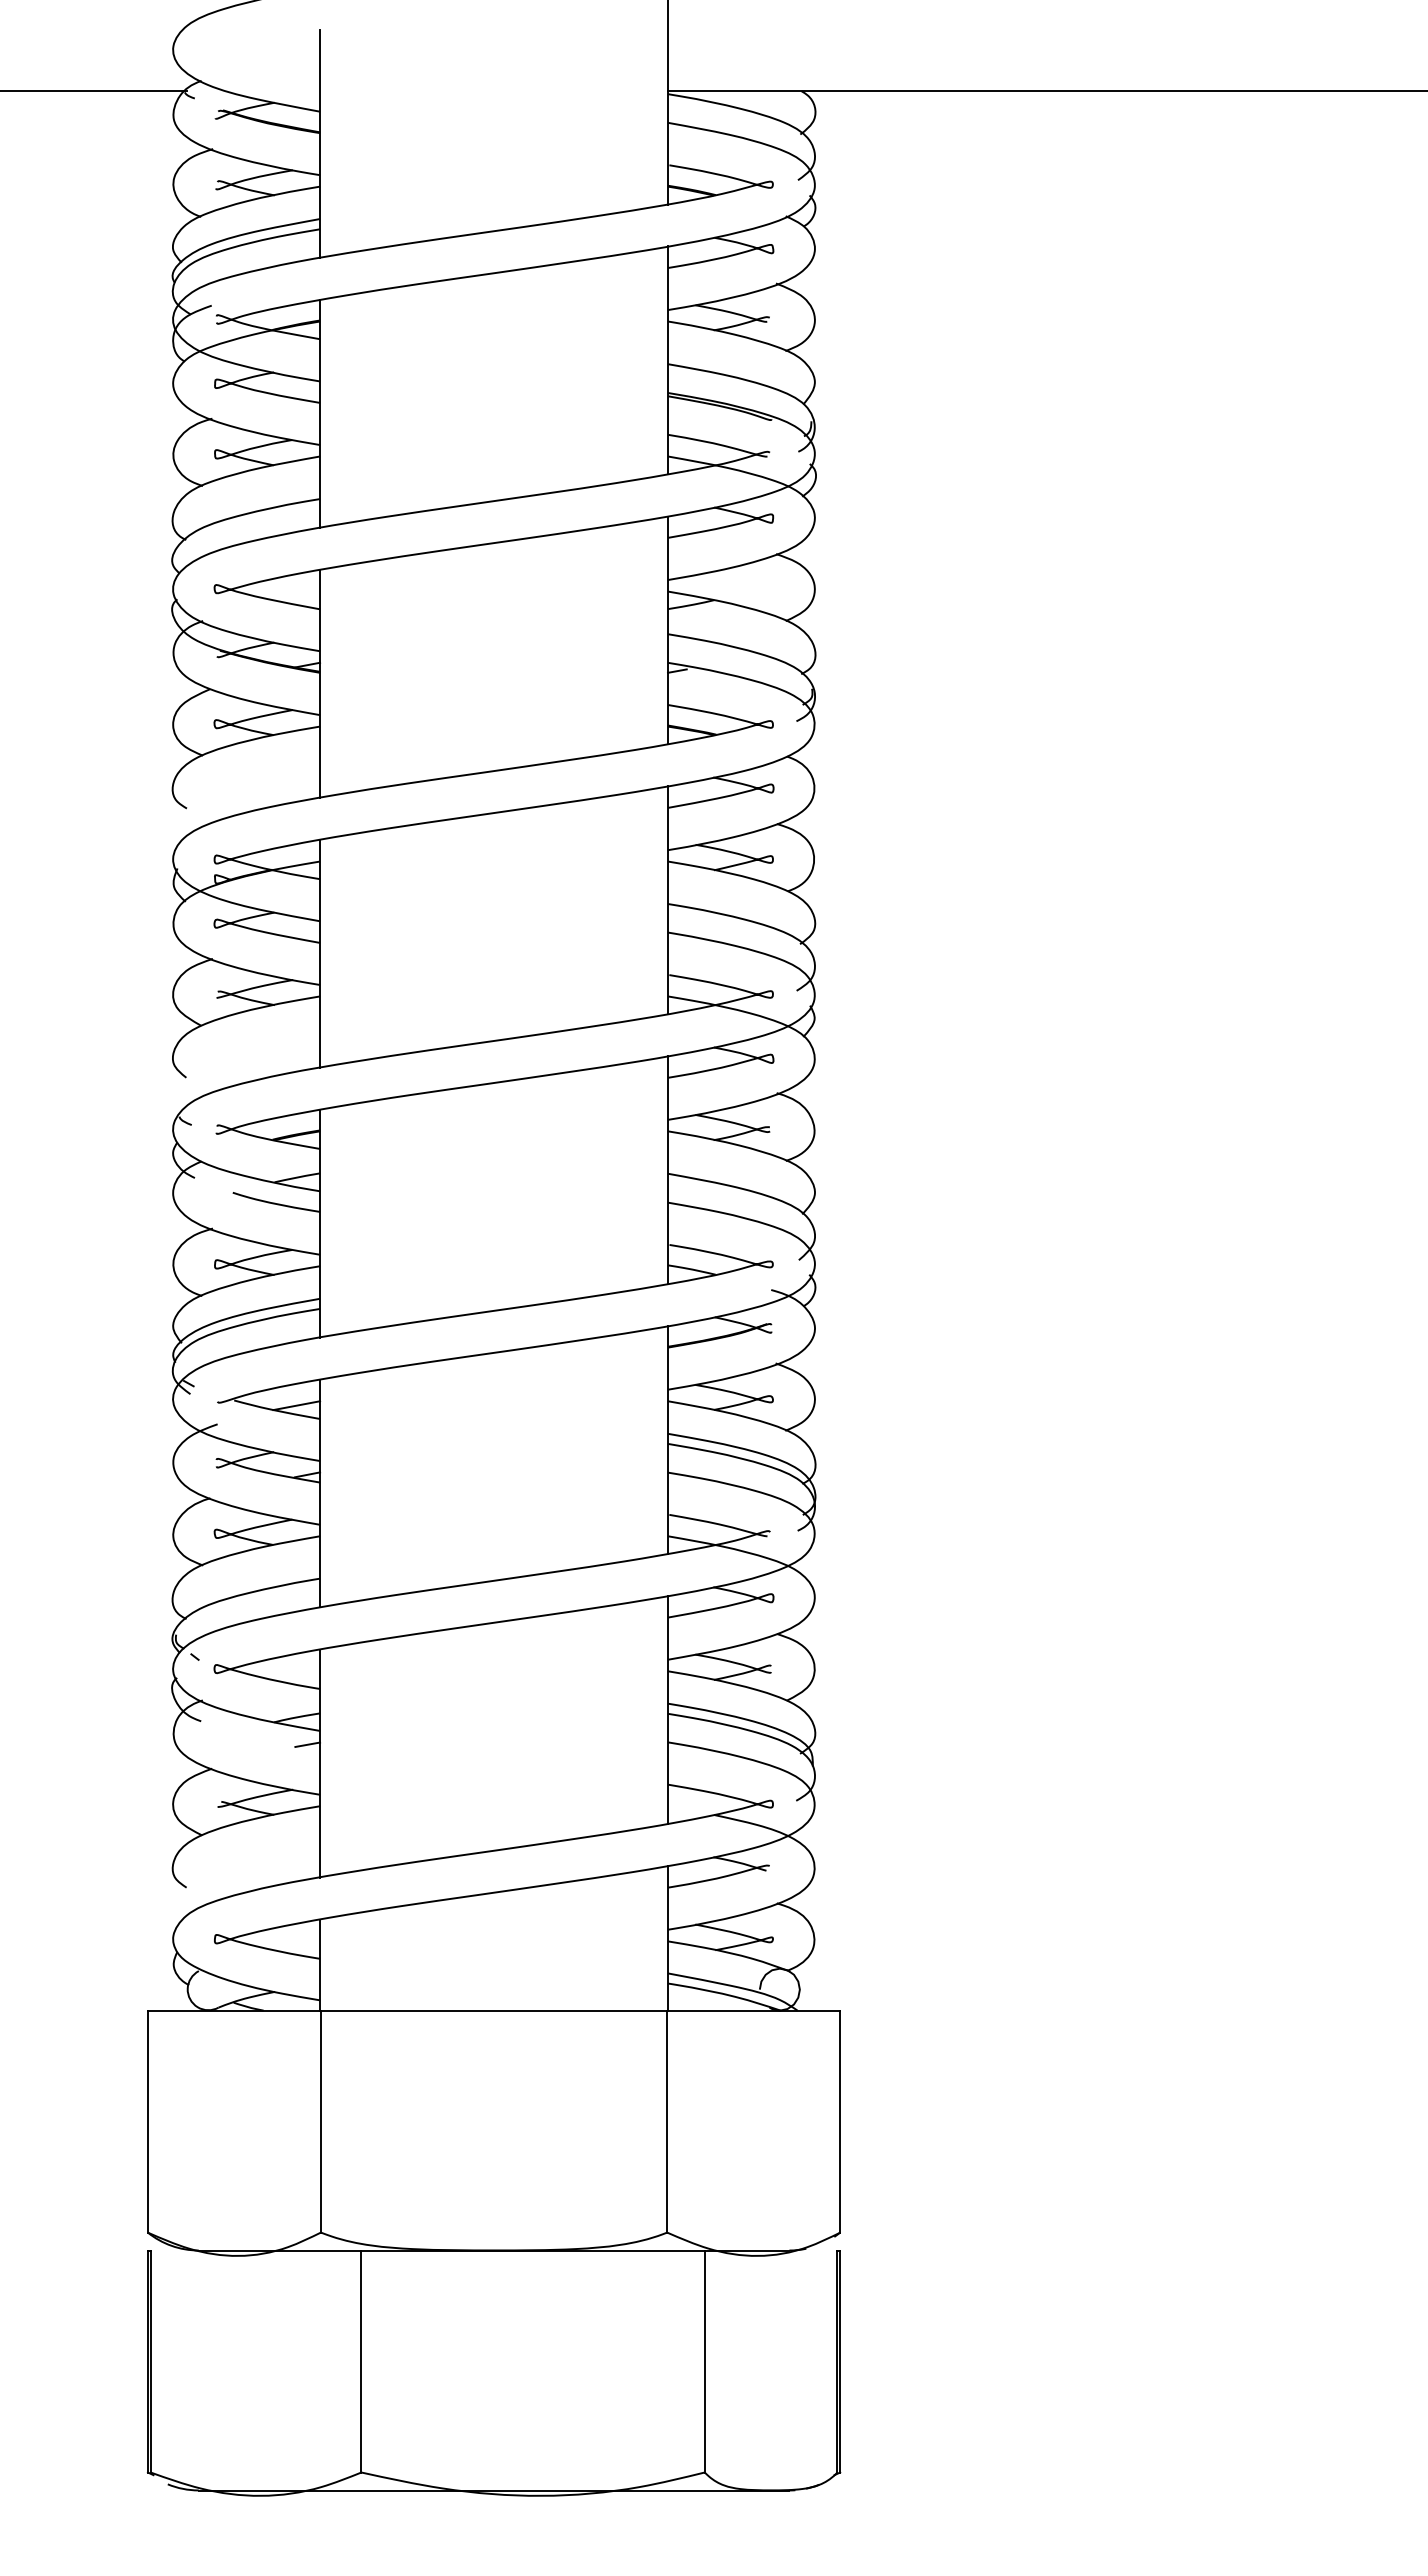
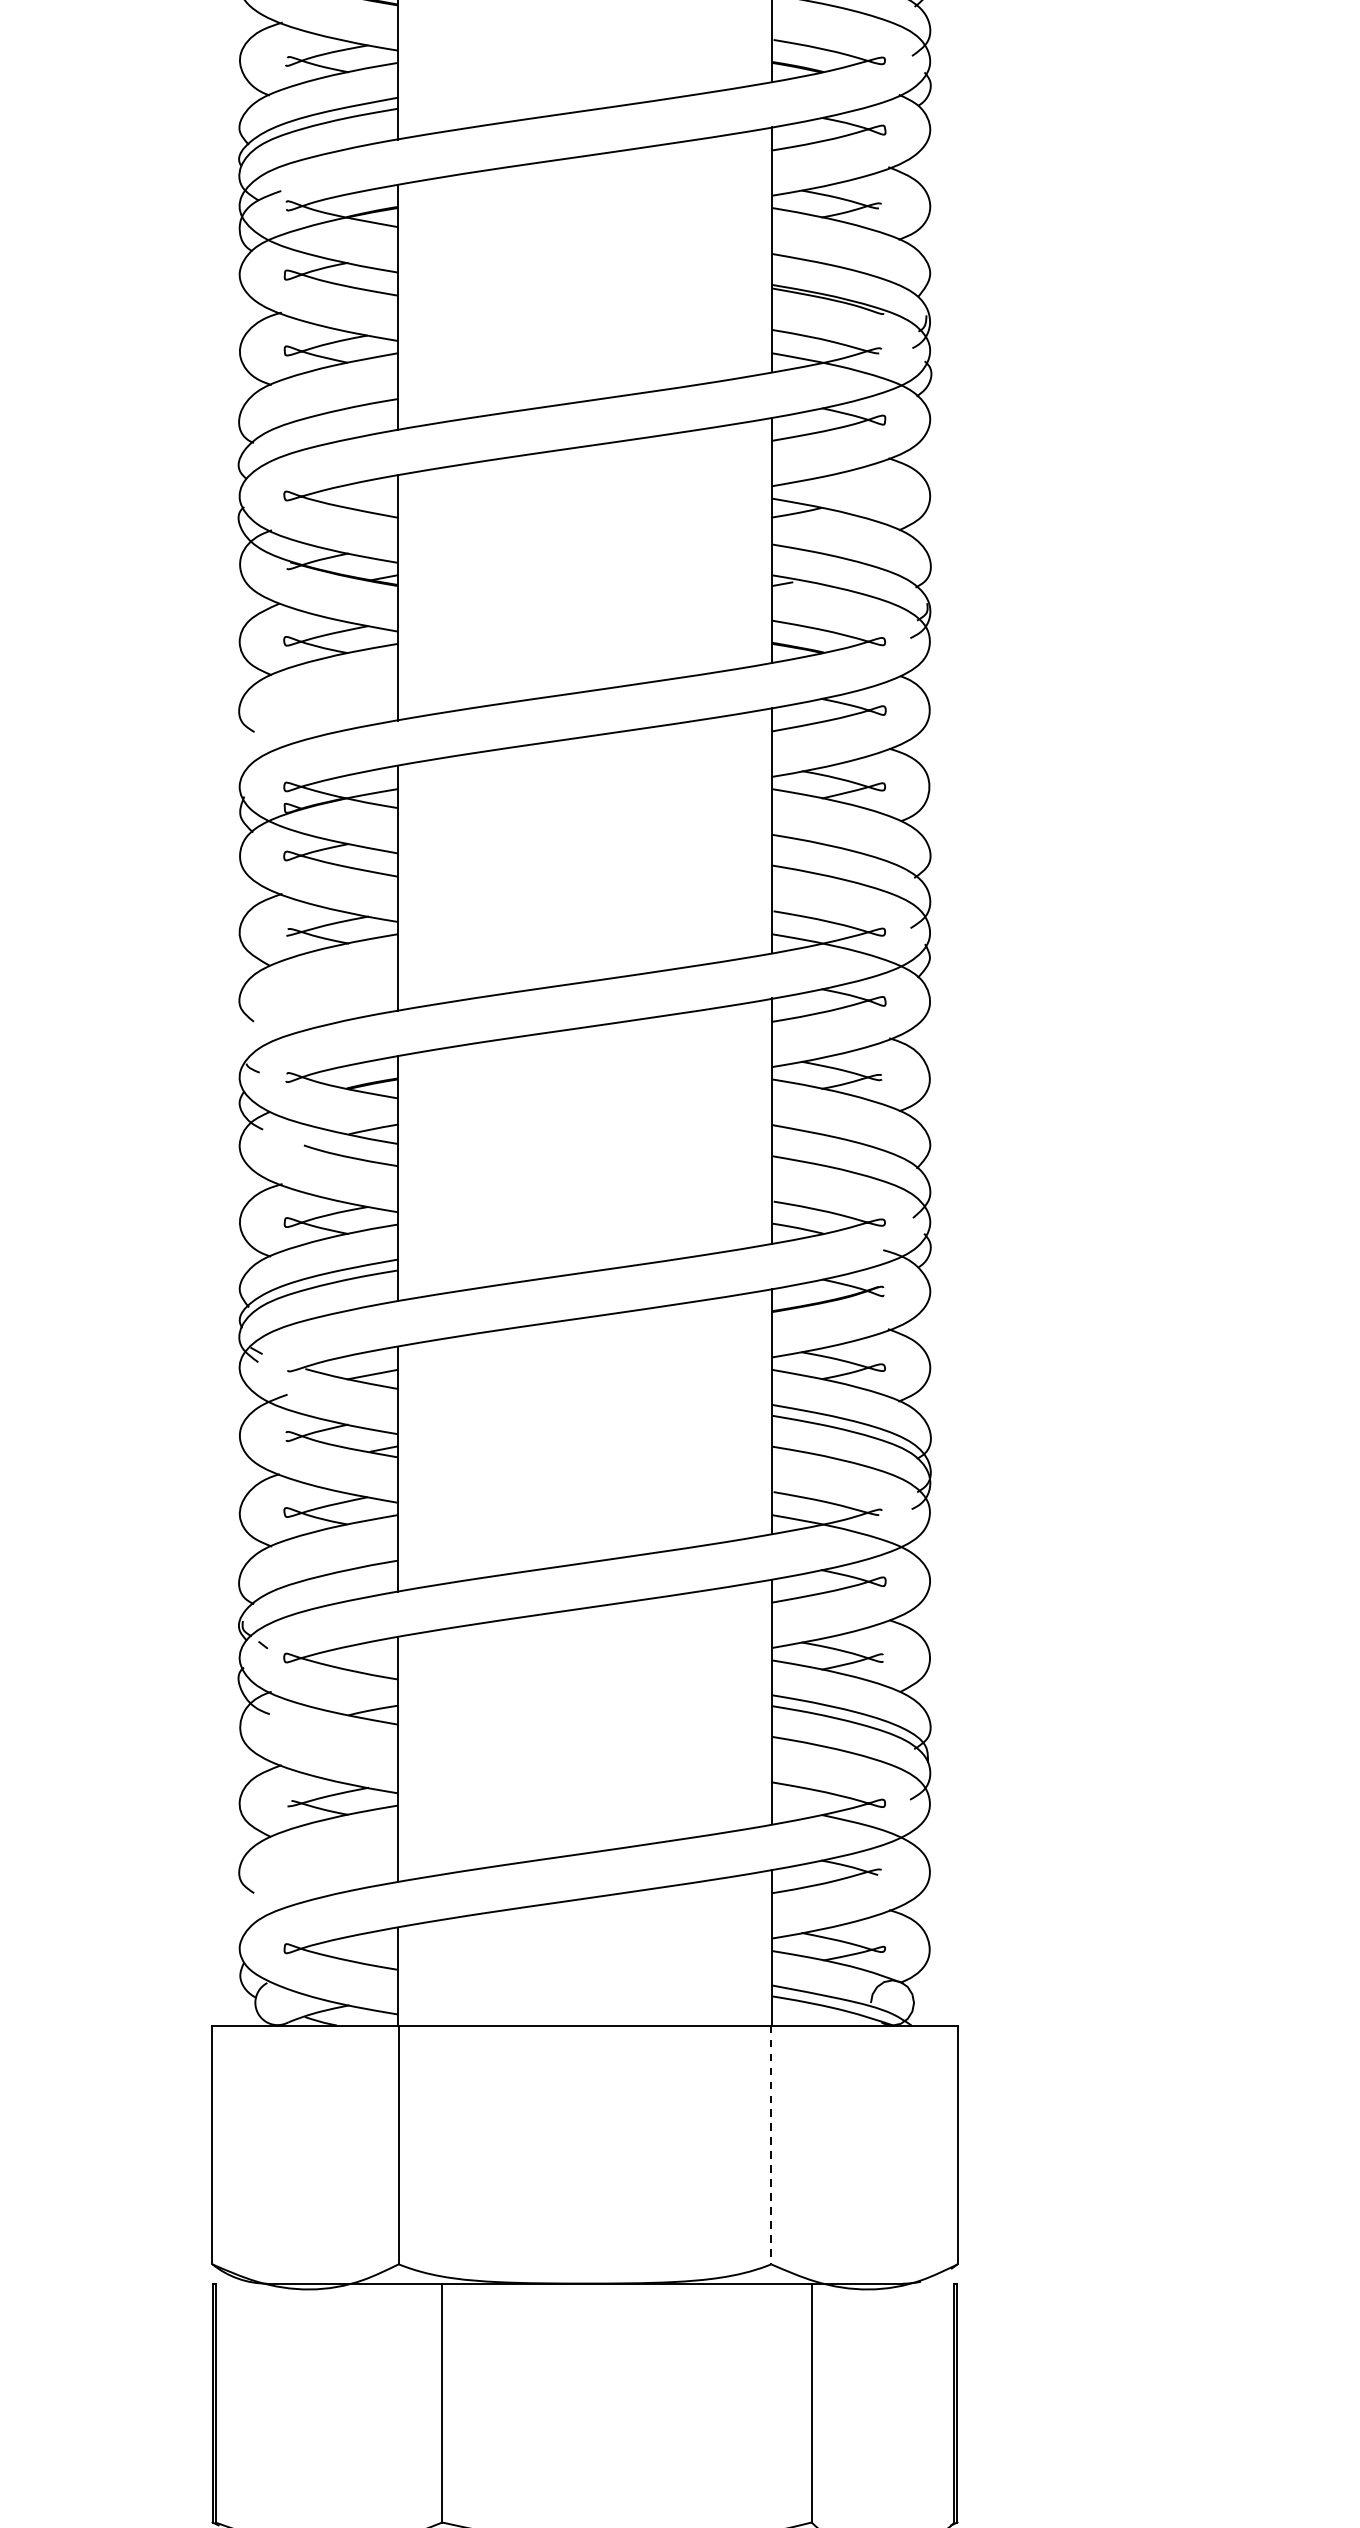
line: (307, 1744) -> (384, 1739), removed
line: (667, 2121) -> (771, 2144), solid -> dashed

